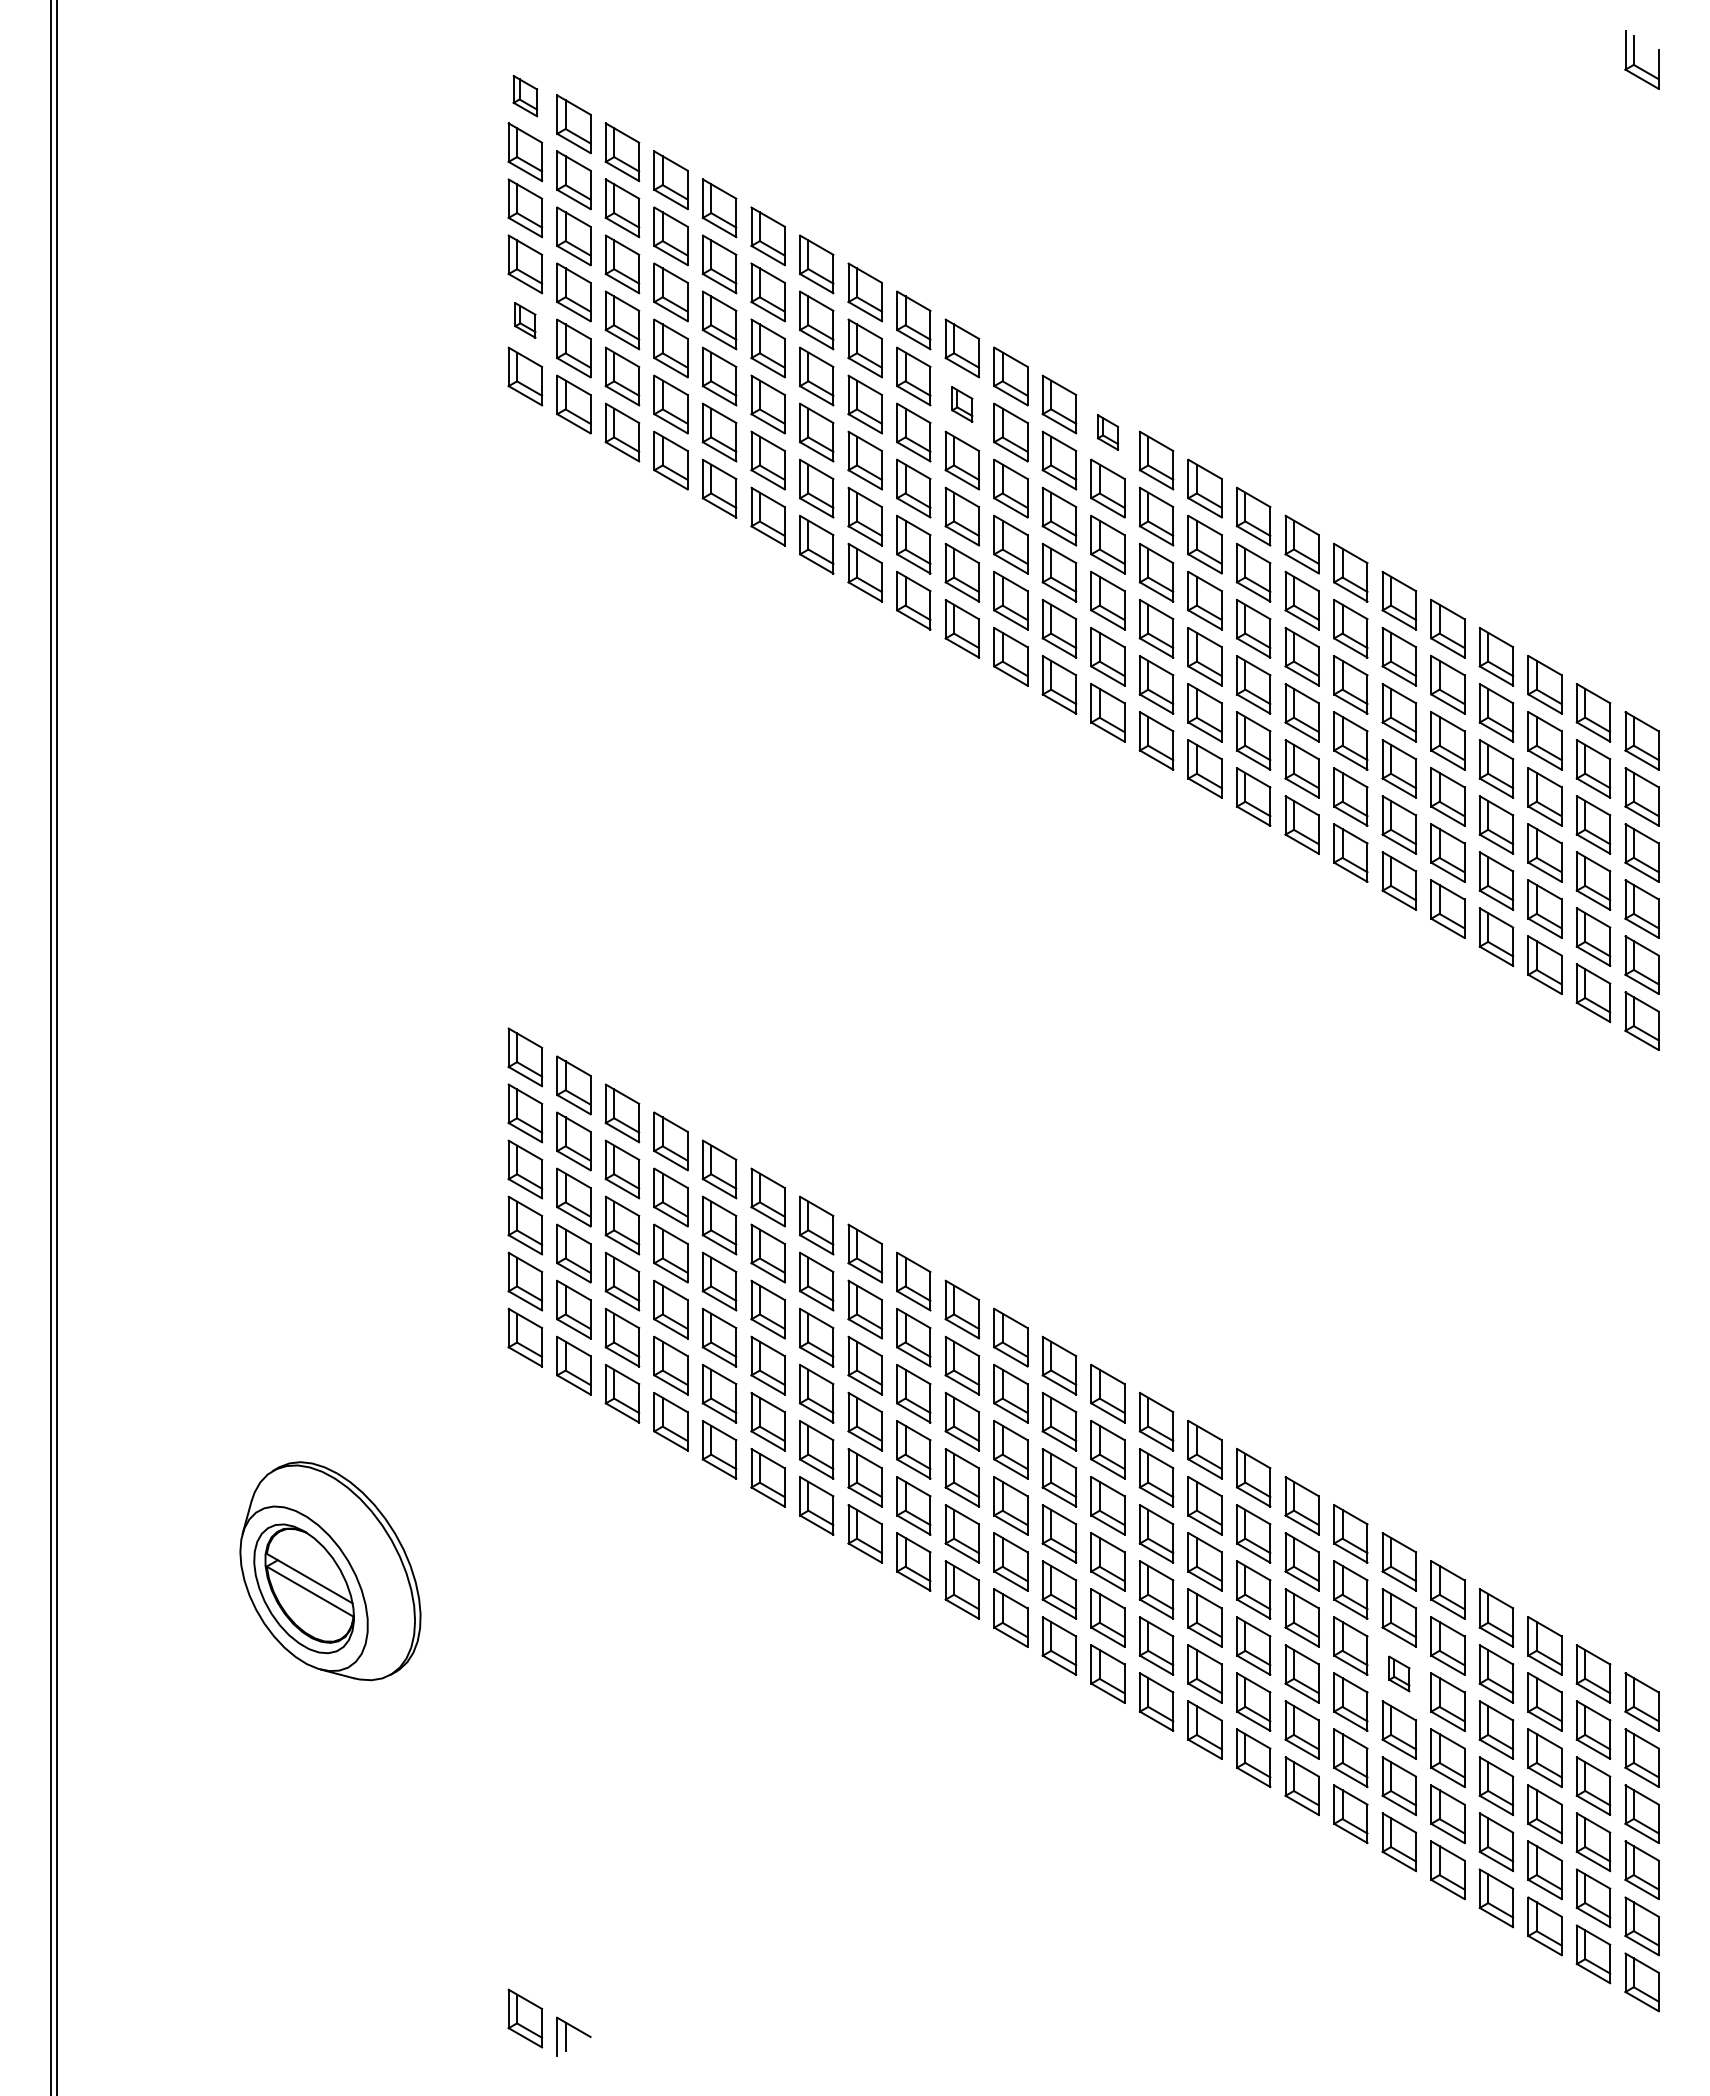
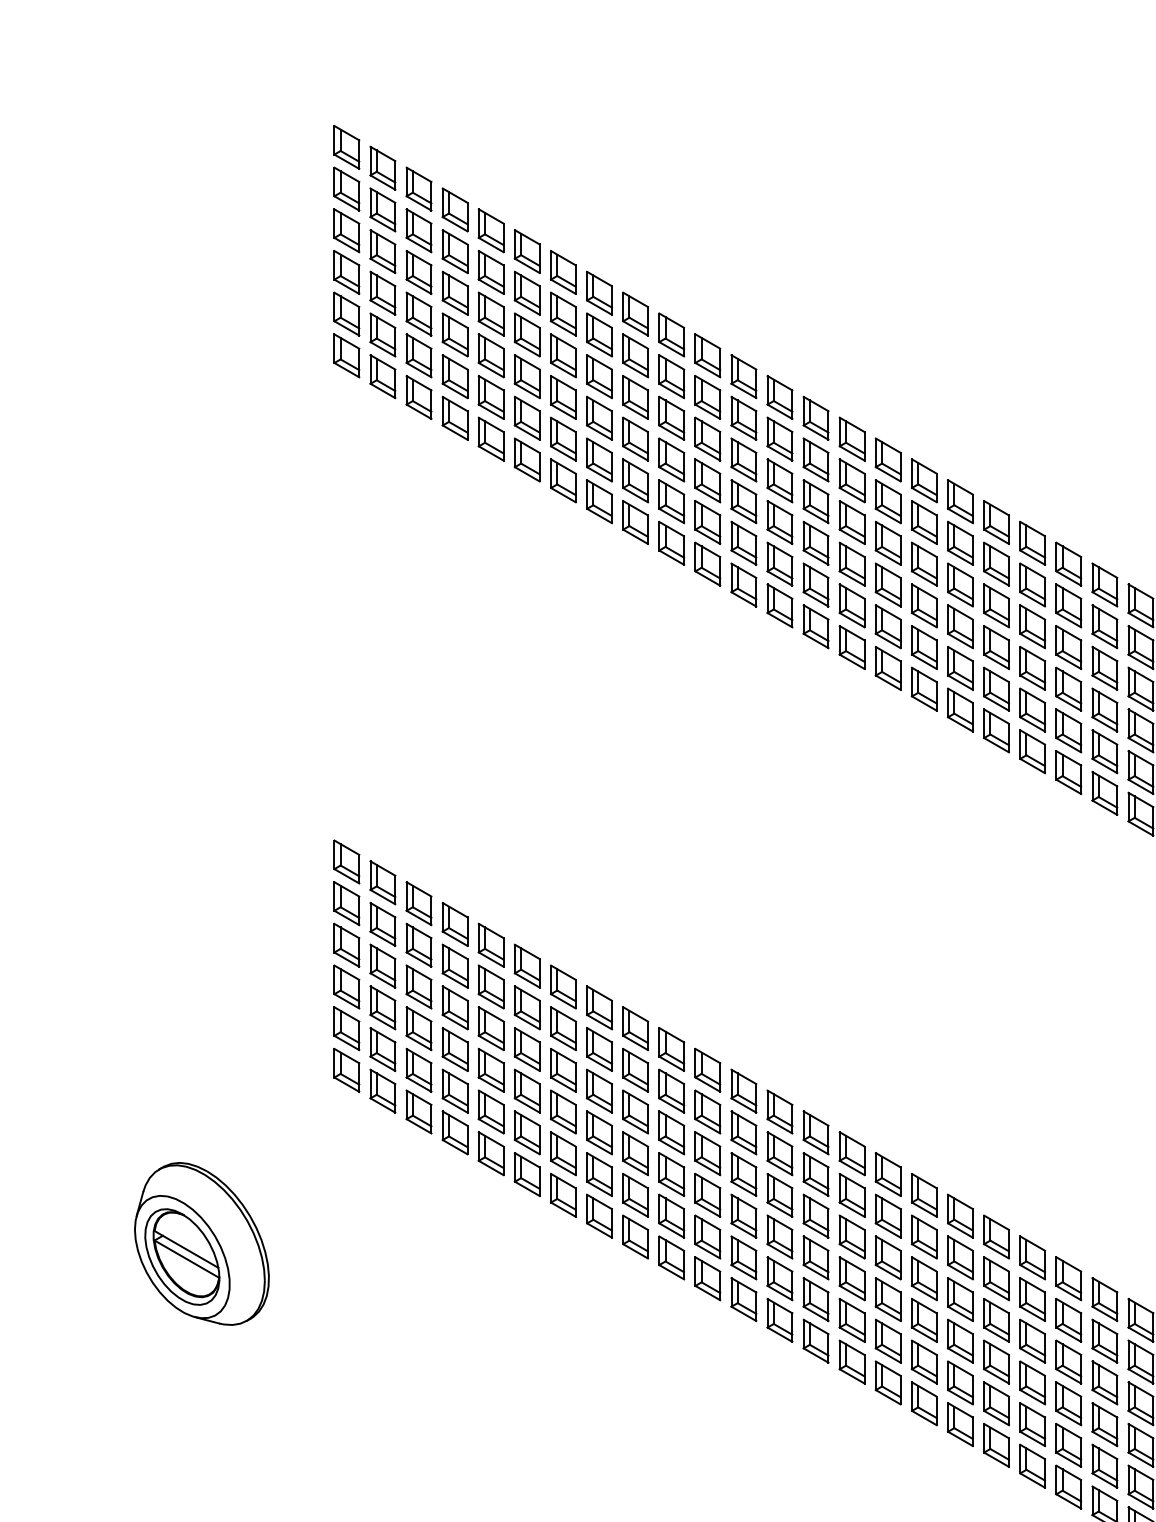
part: (525, 95) -> (346, 146), size x1.43
part: (525, 320) -> (346, 314), size x1.67
part: (962, 404) -> (671, 376), size x1.67
part: (1107, 432) -> (779, 397), size x1.67
part: (1399, 1673) -> (996, 1319), size x1.67

